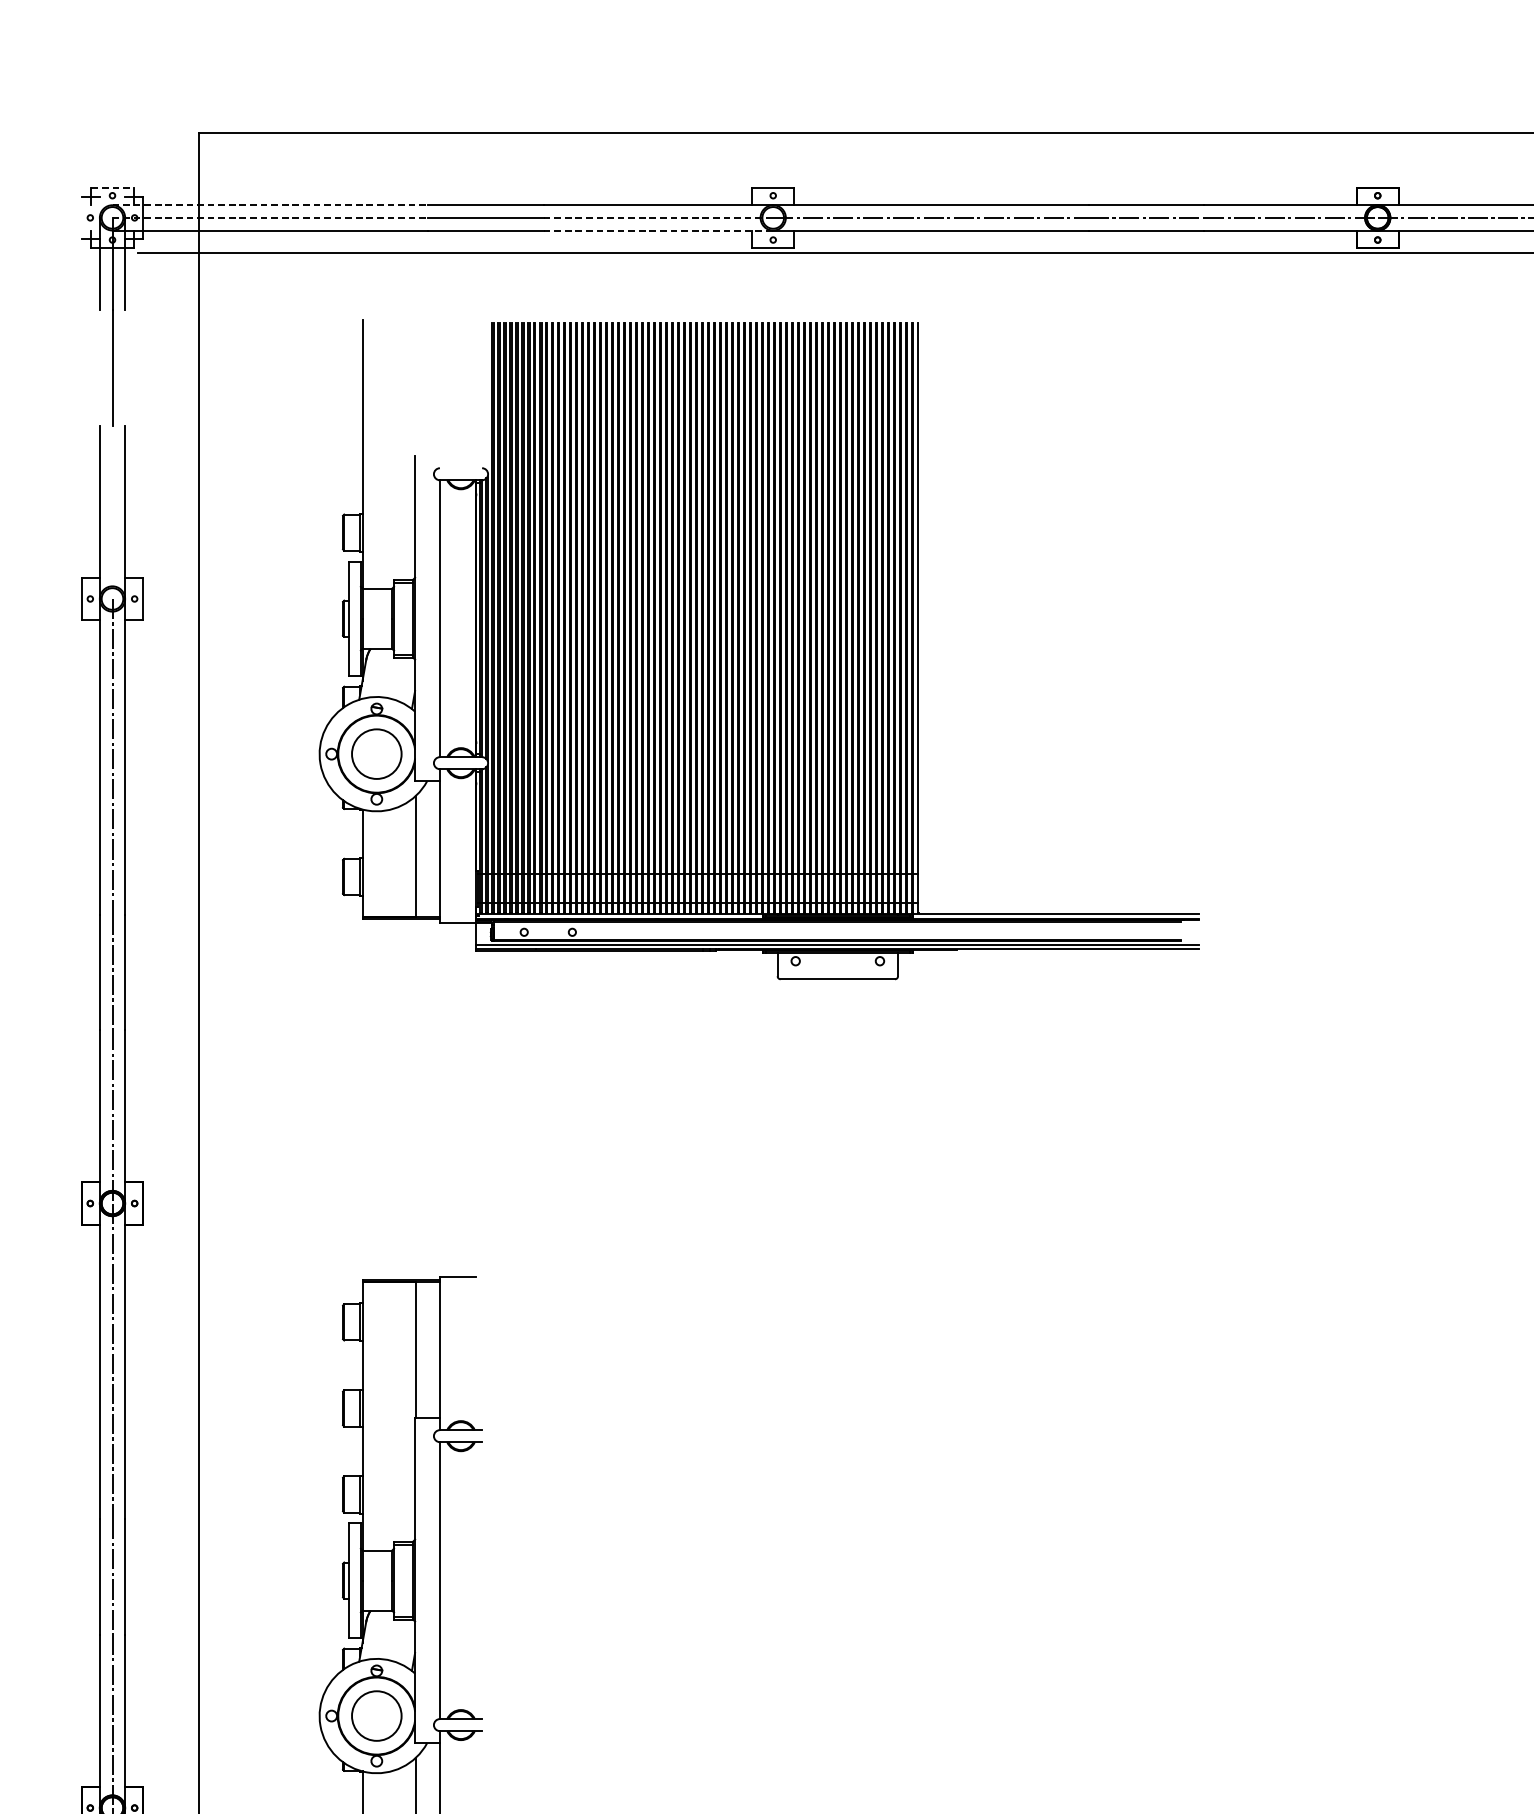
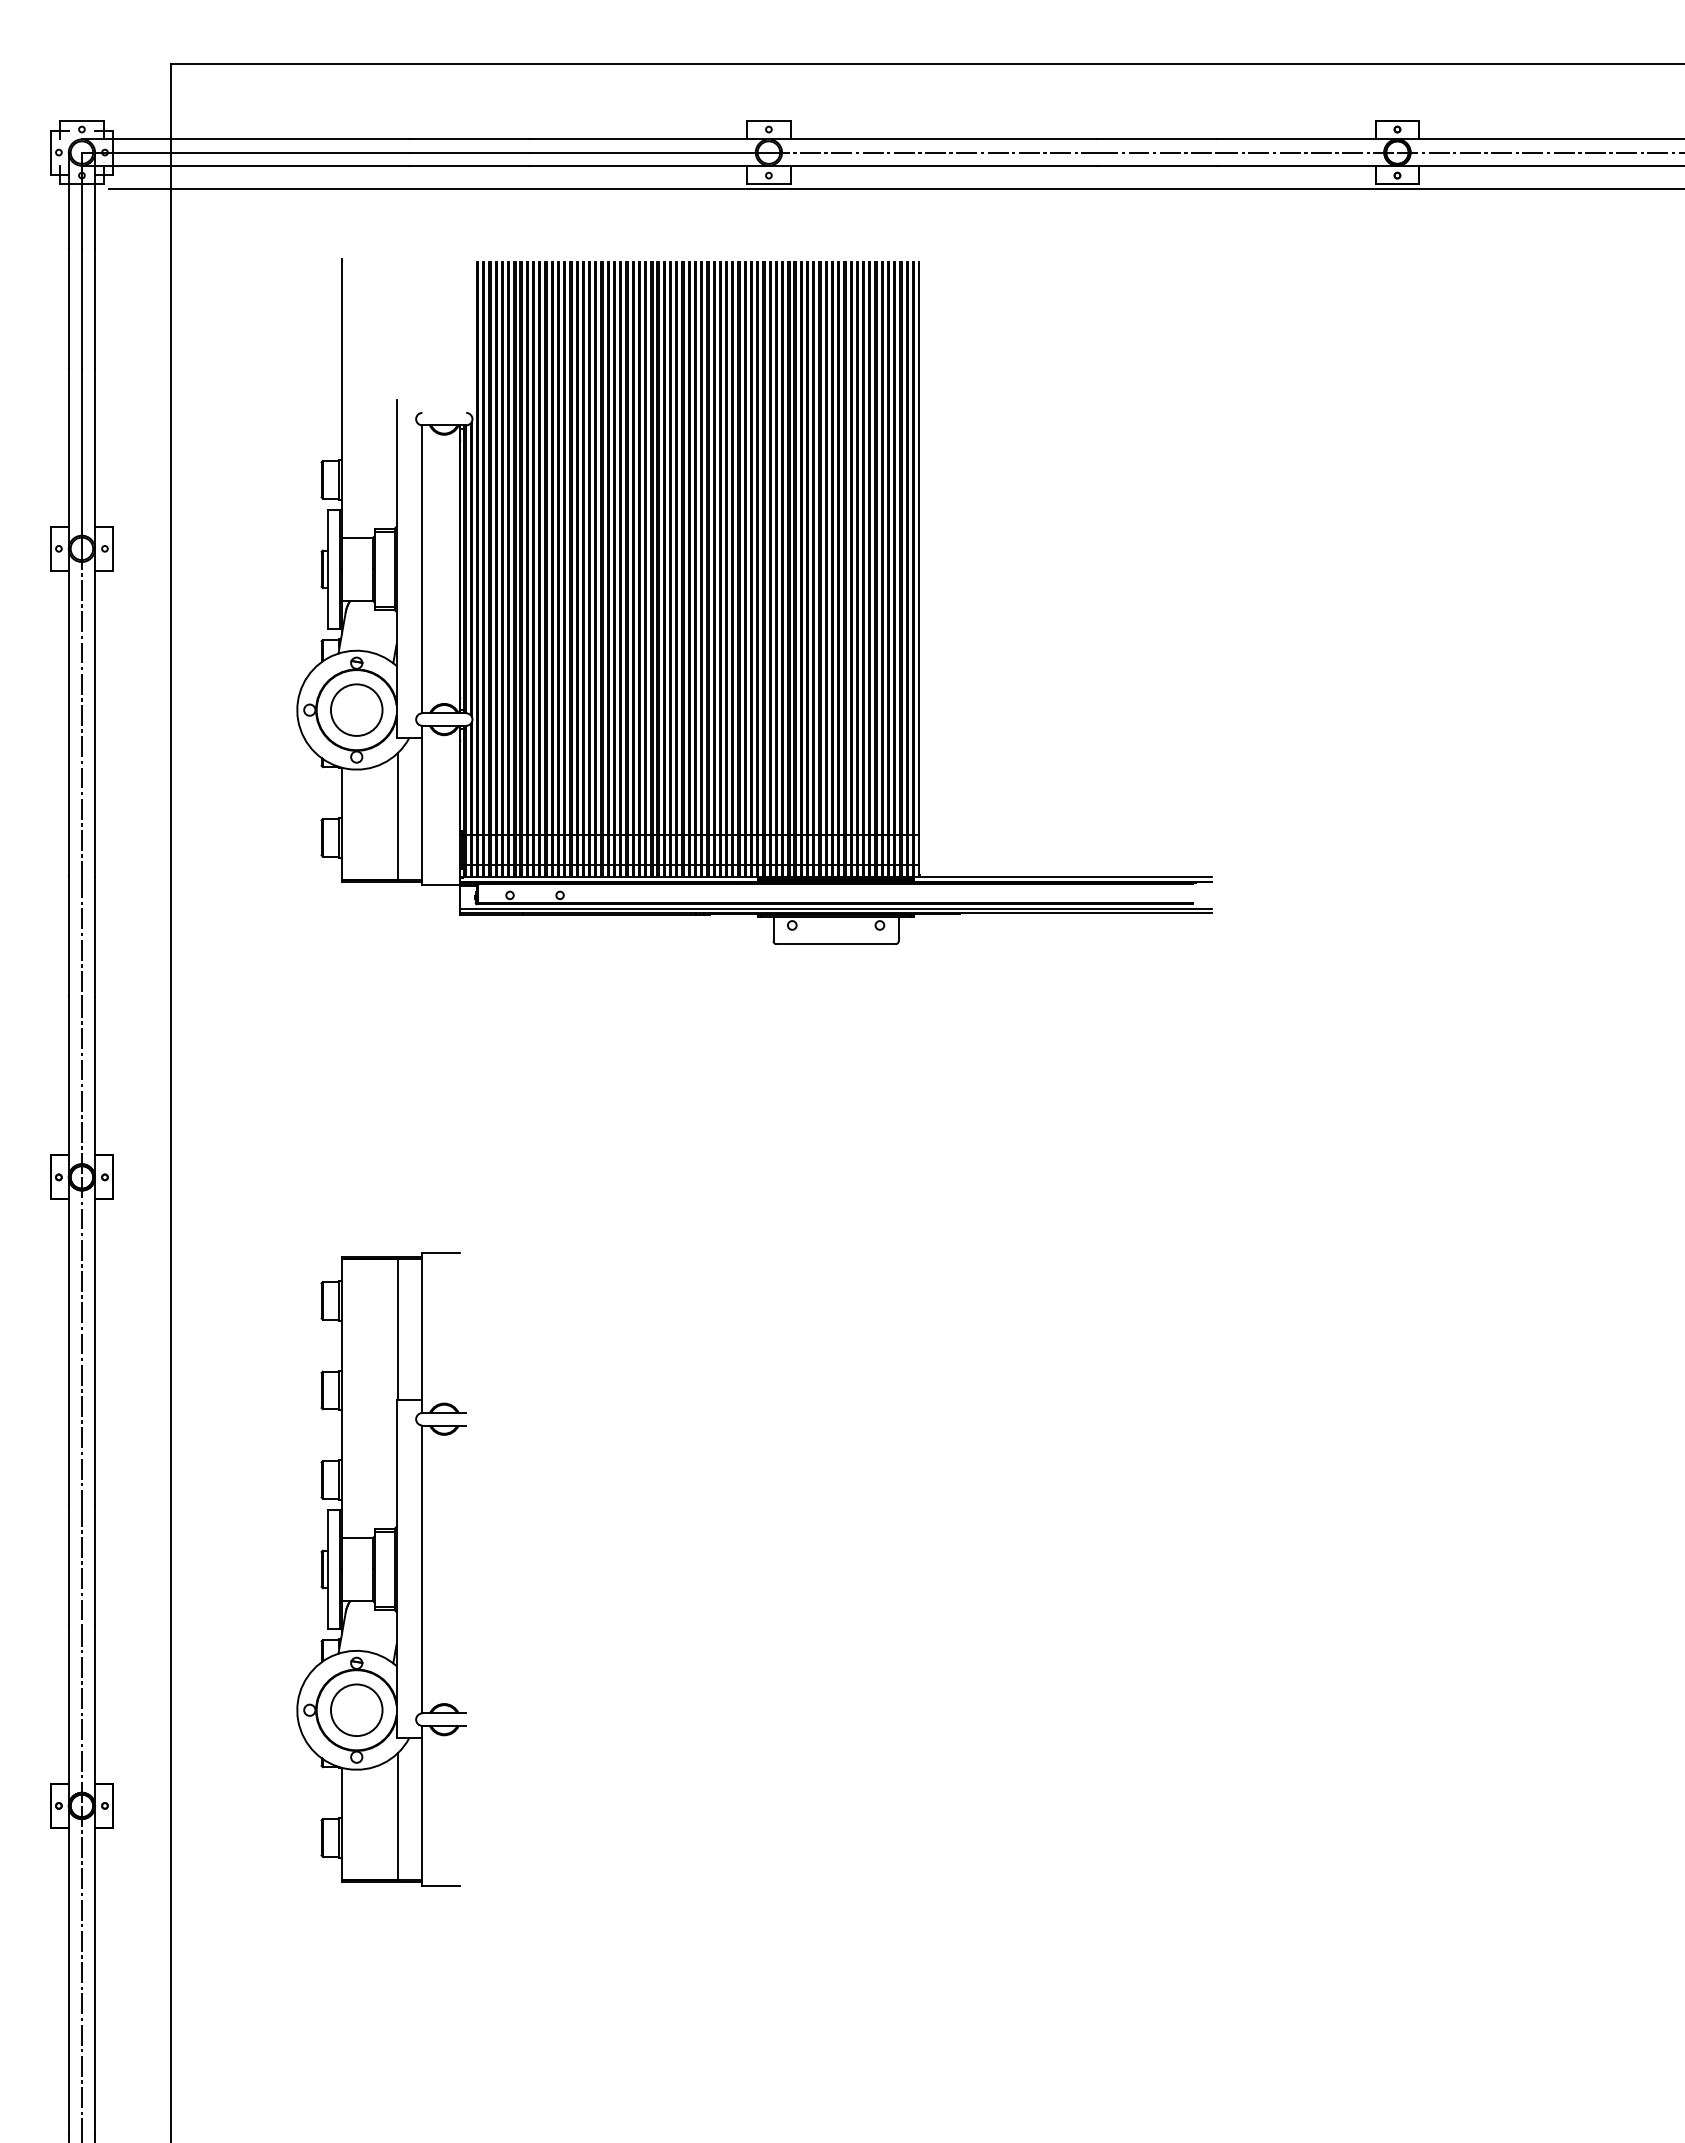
line: (112, 187) -> (81, 121), dashed -> solid
line: (270, 205) -> (246, 139), dashed -> solid
line: (82, 217) -> (50, 152), added
line: (270, 217) -> (246, 152), dashed -> solid
line: (659, 217) -> (650, 152), dashed -> solid
line: (659, 230) -> (650, 165), dashed -> solid
line: (99, 367) -> (68, 308), added
line: (125, 367) -> (95, 308), added
line: (112, 512) -> (81, 458), added

